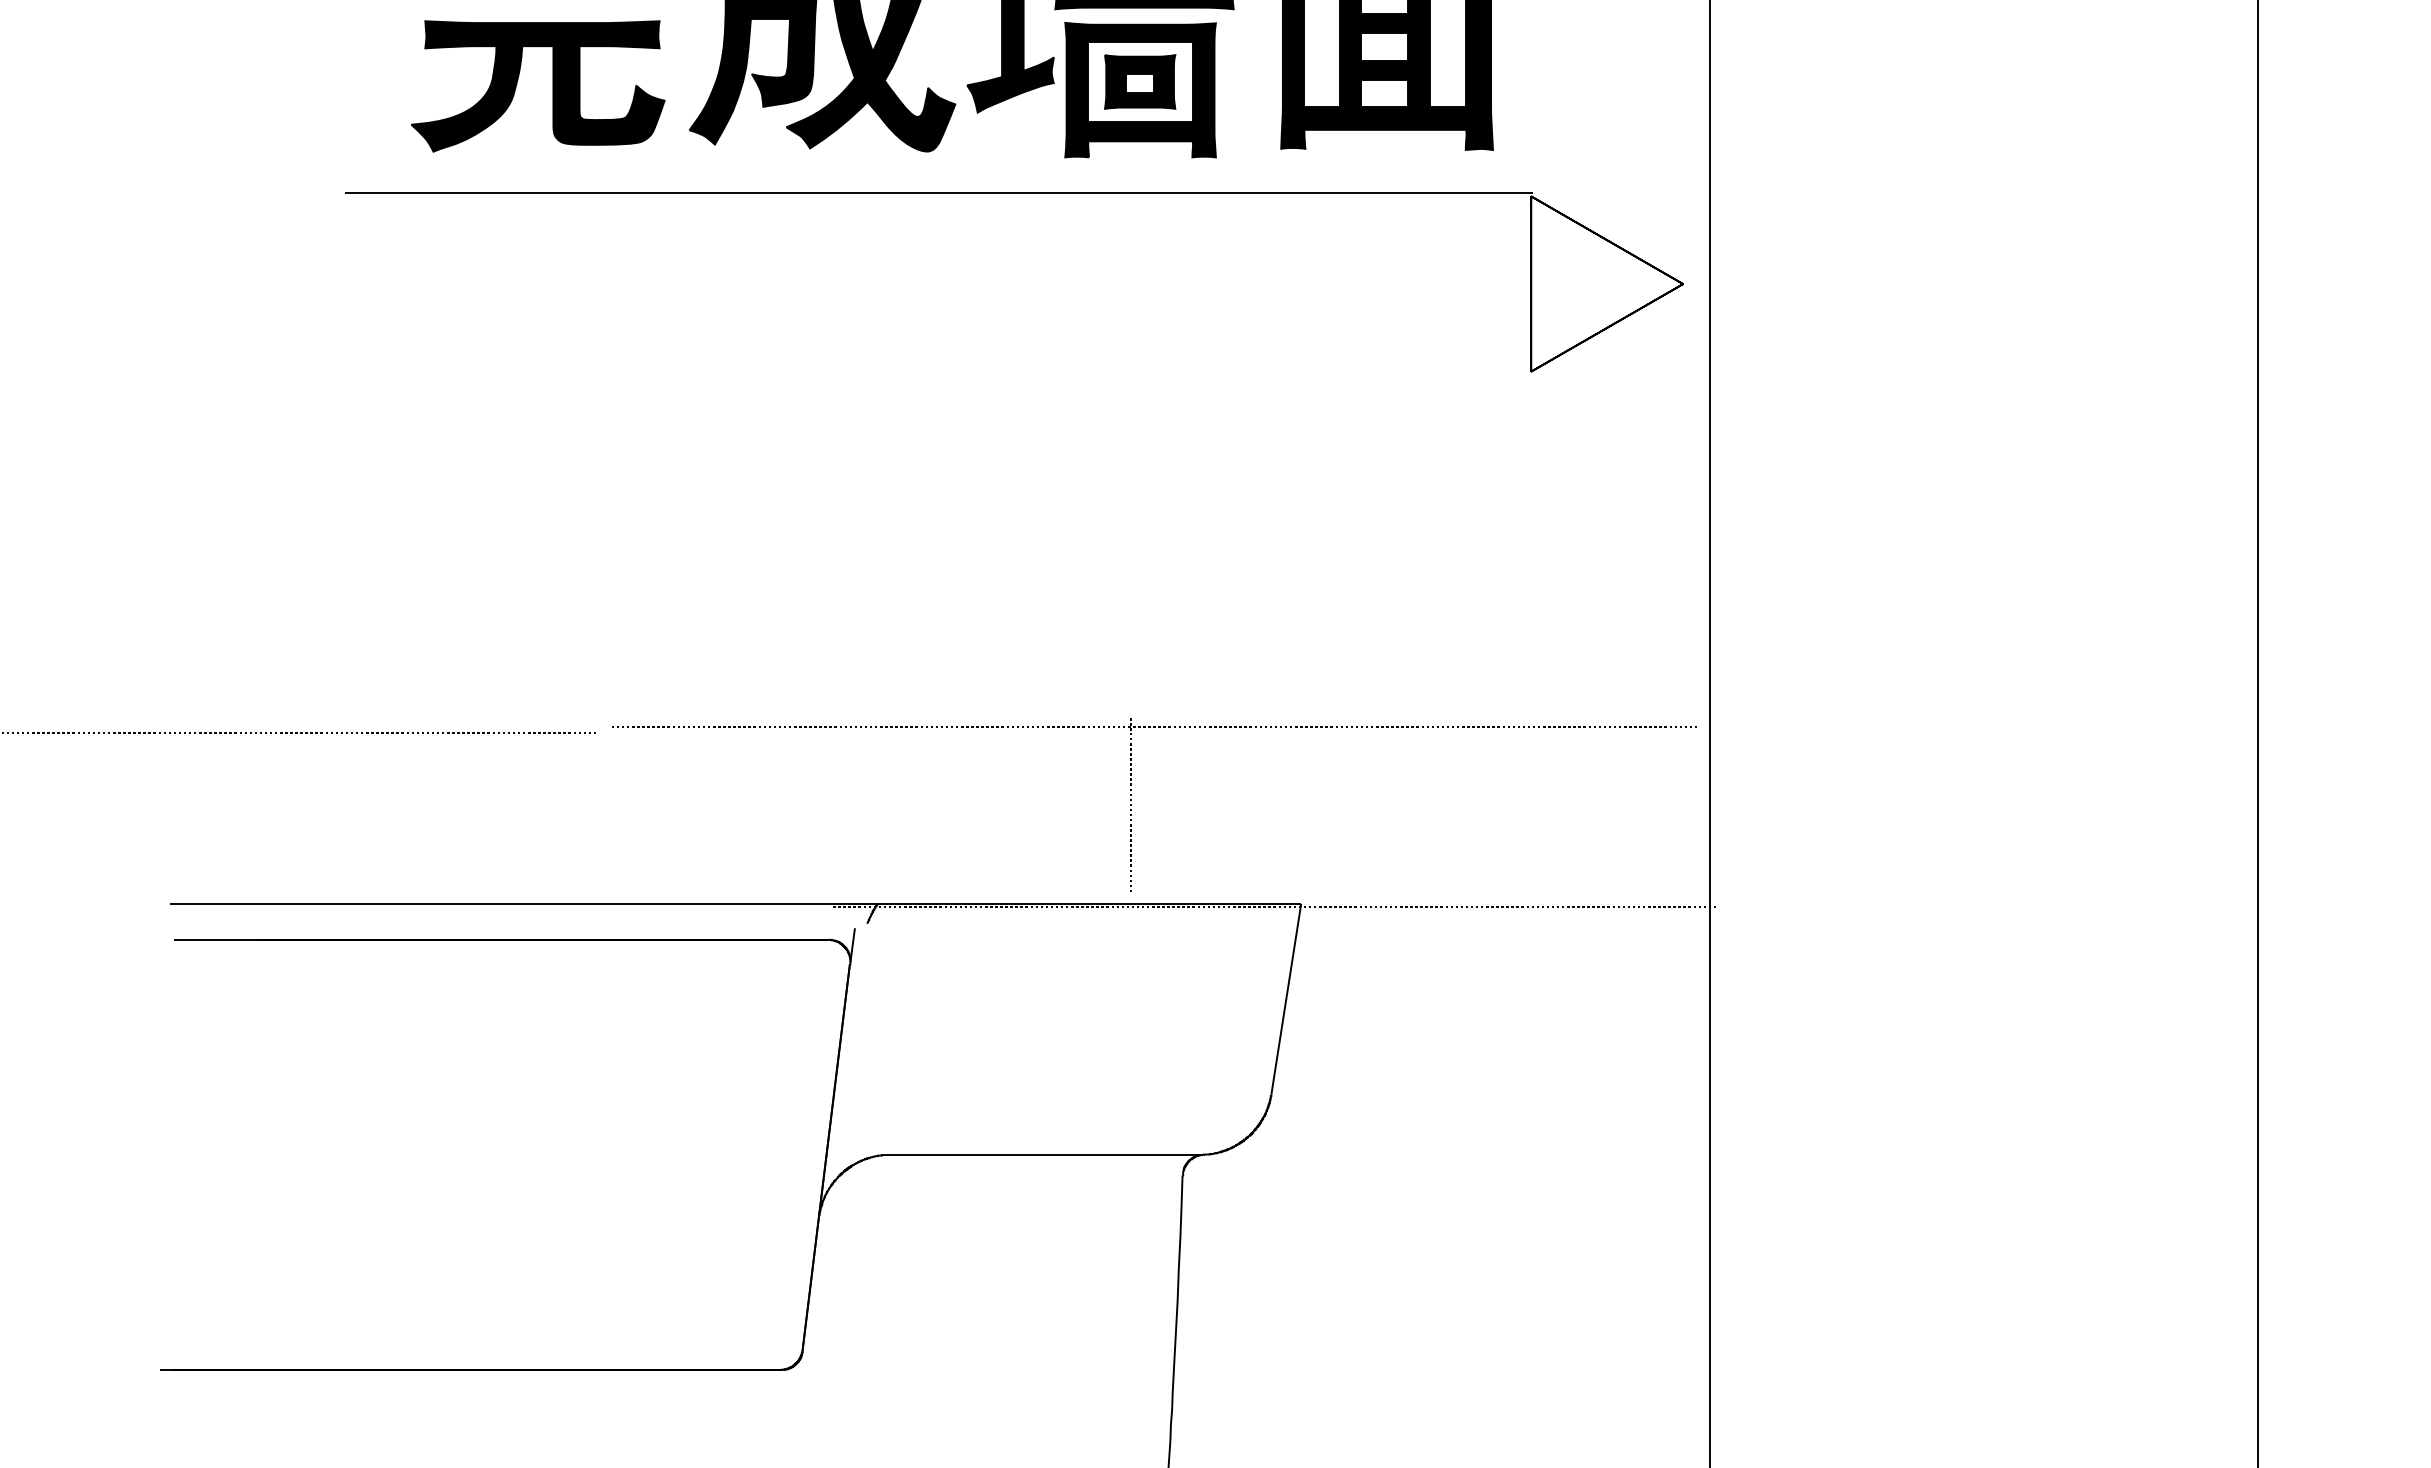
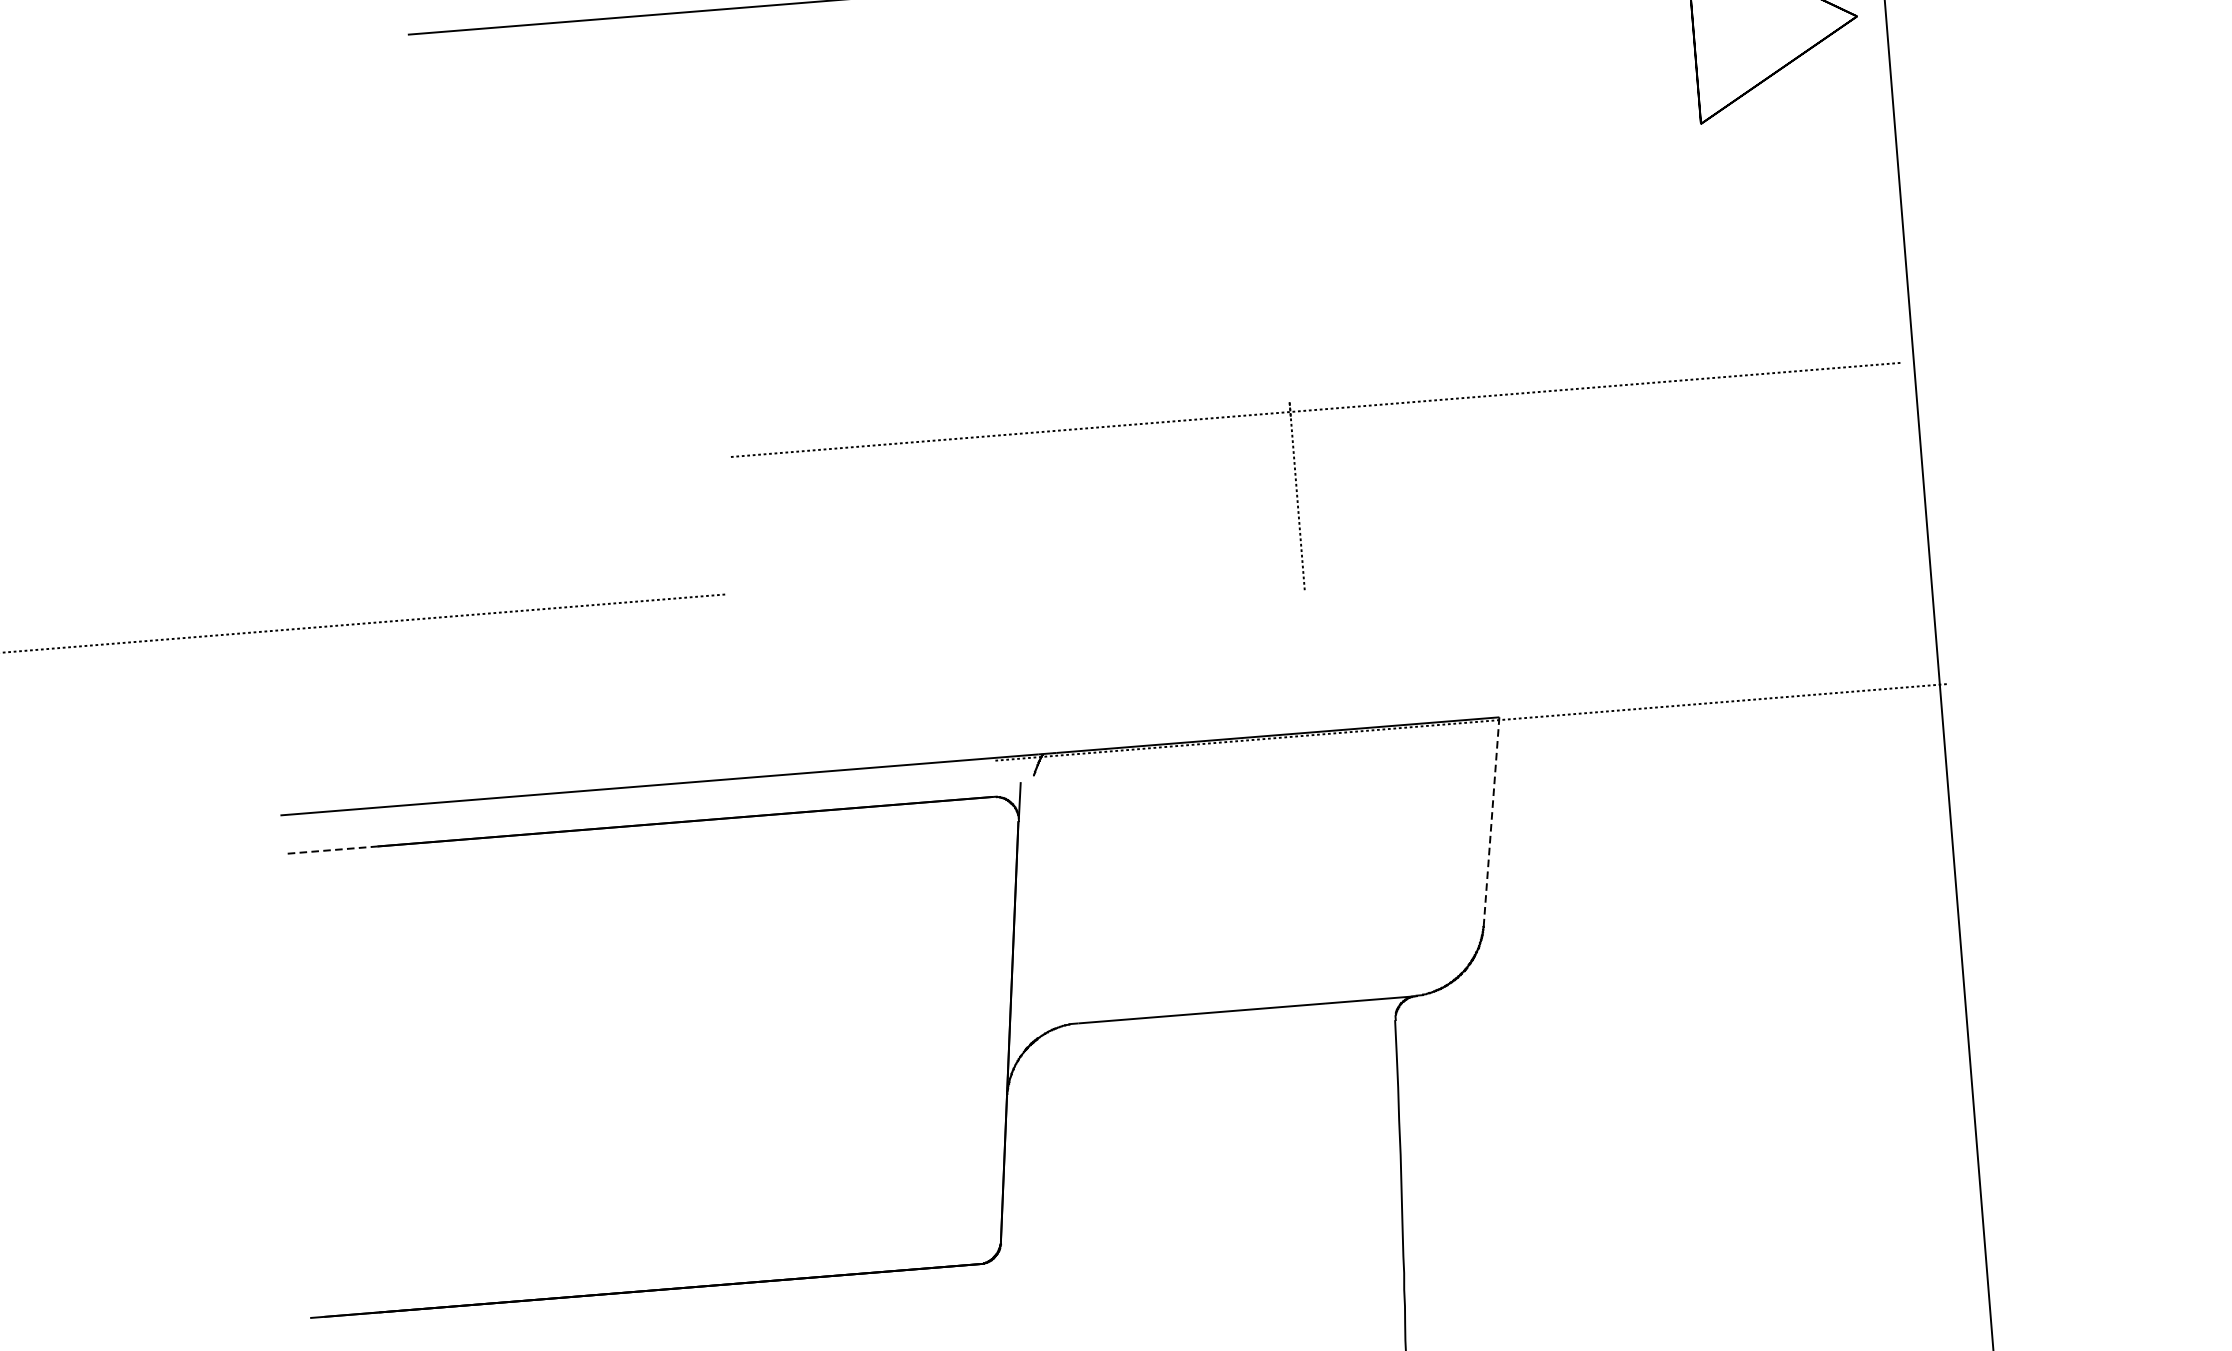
part: (1131, 804) -> (1297, 495), moved
line: (215, 939) -> (332, 849), solid -> dashed
line: (1286, 999) -> (1491, 821), solid -> dashed

